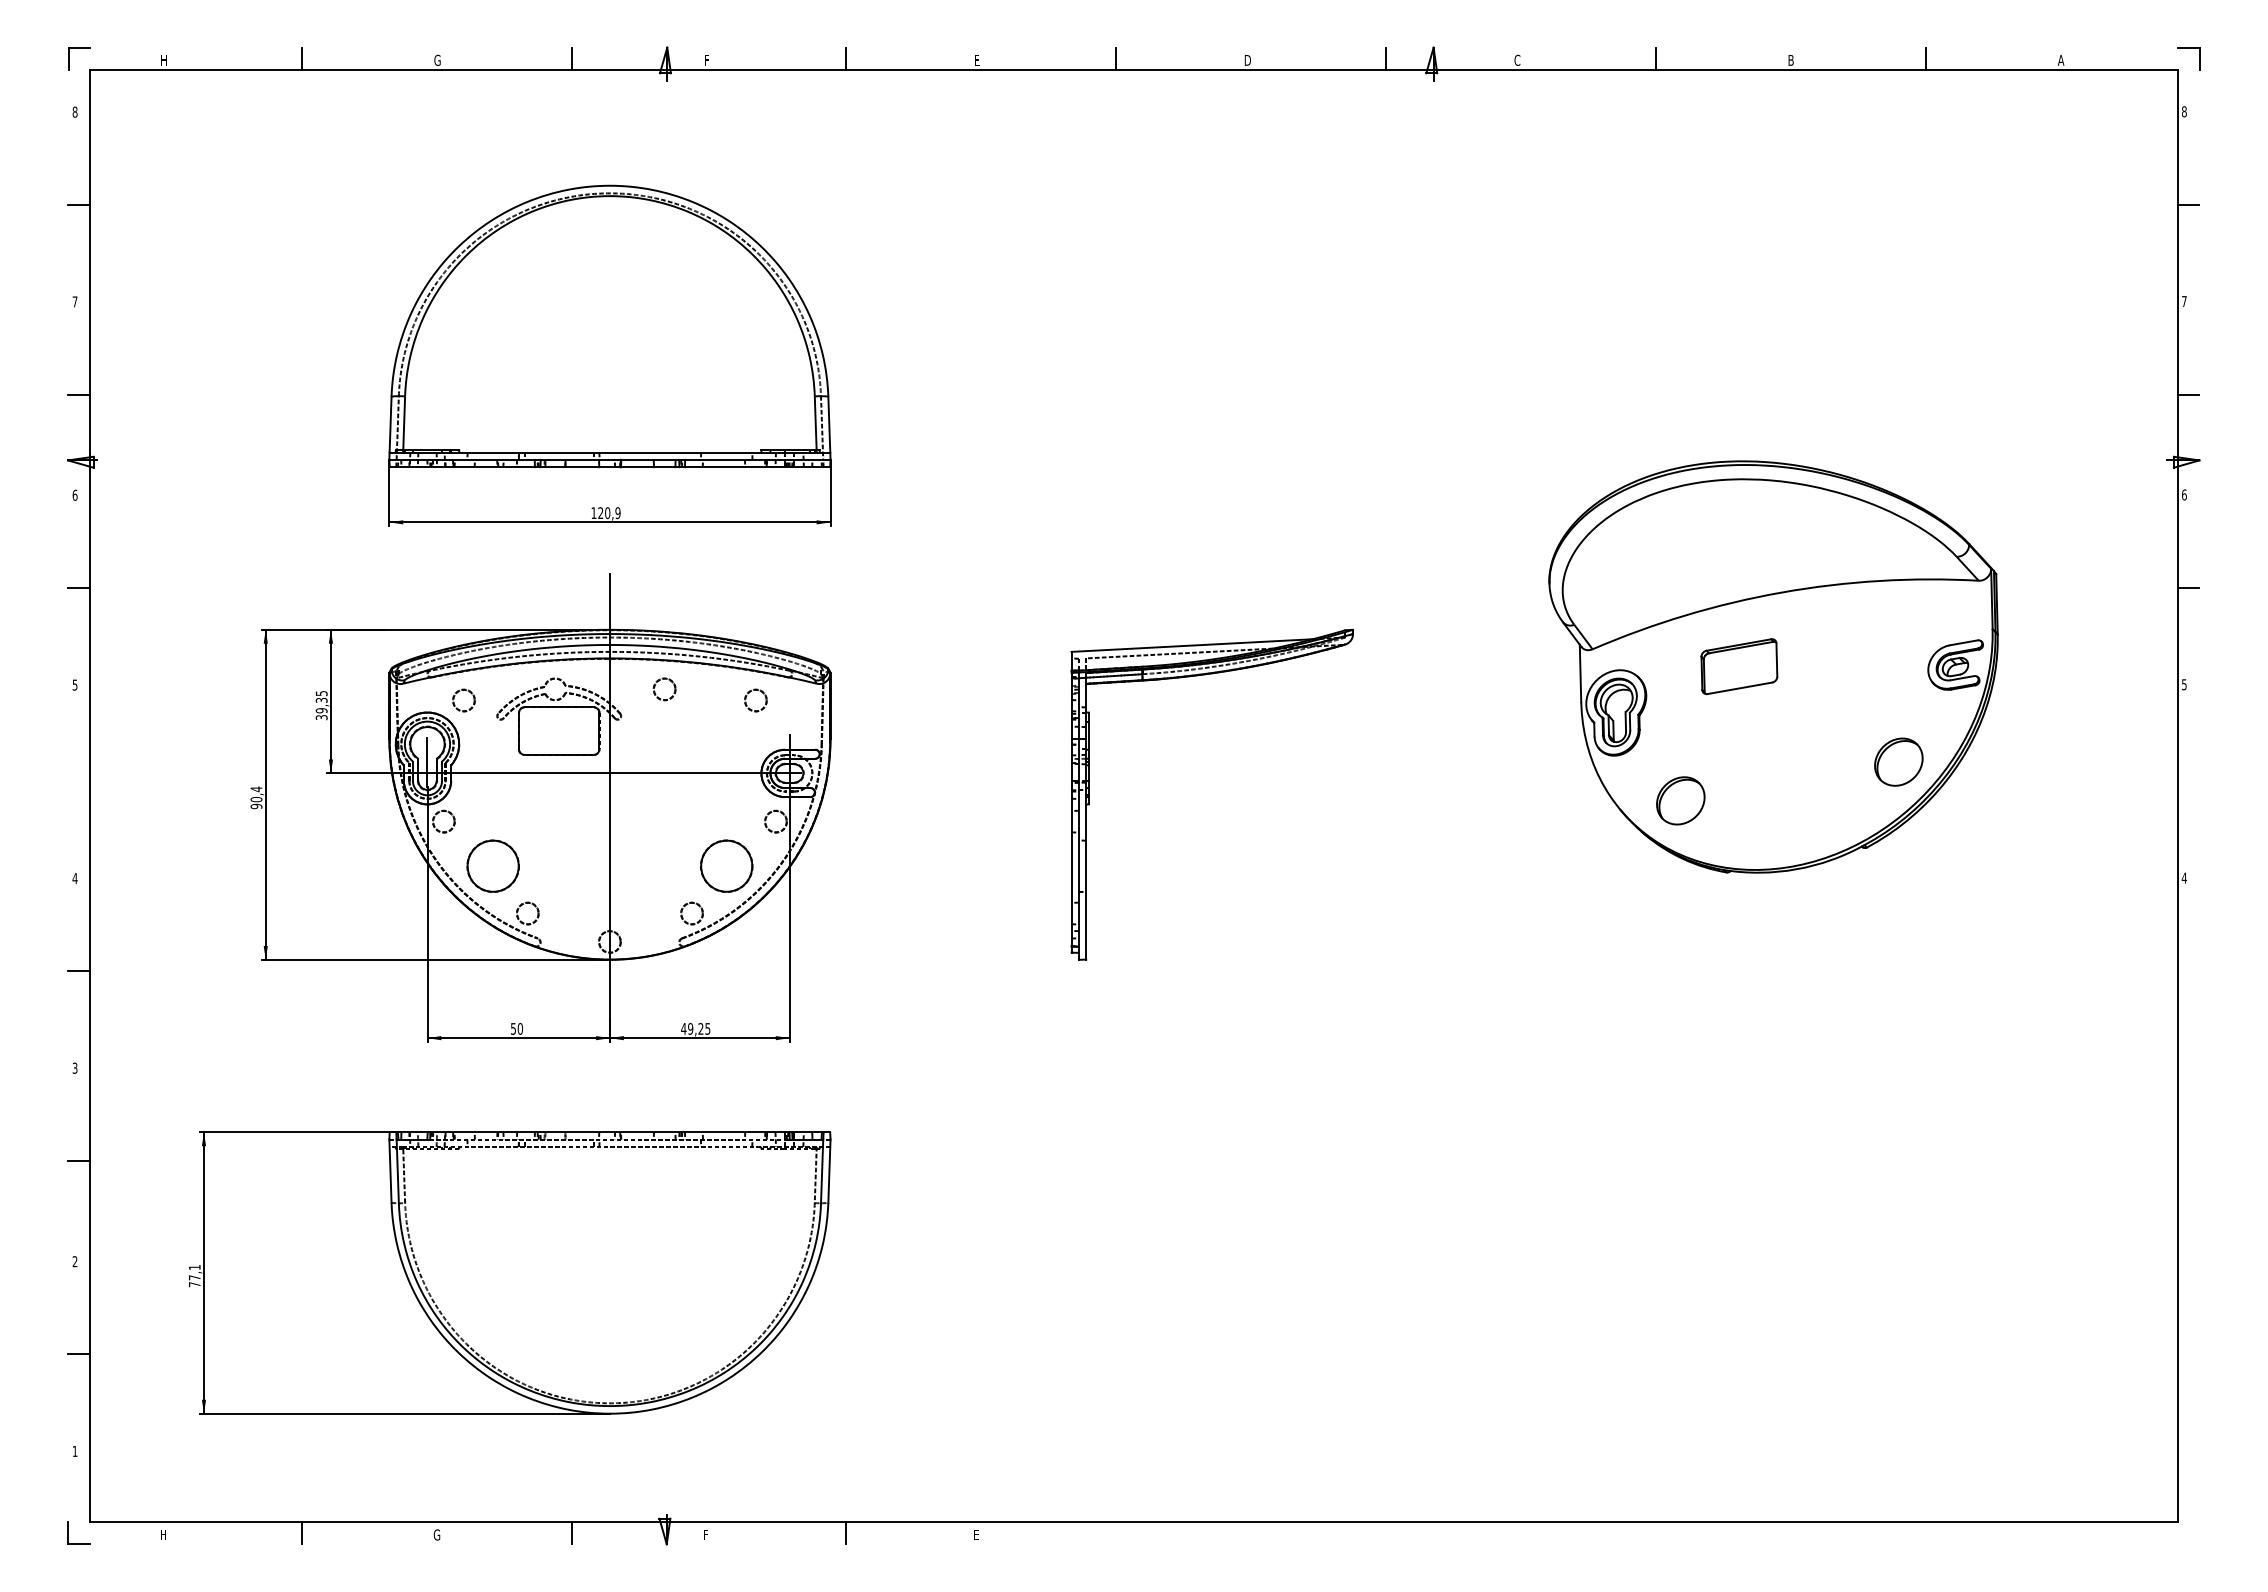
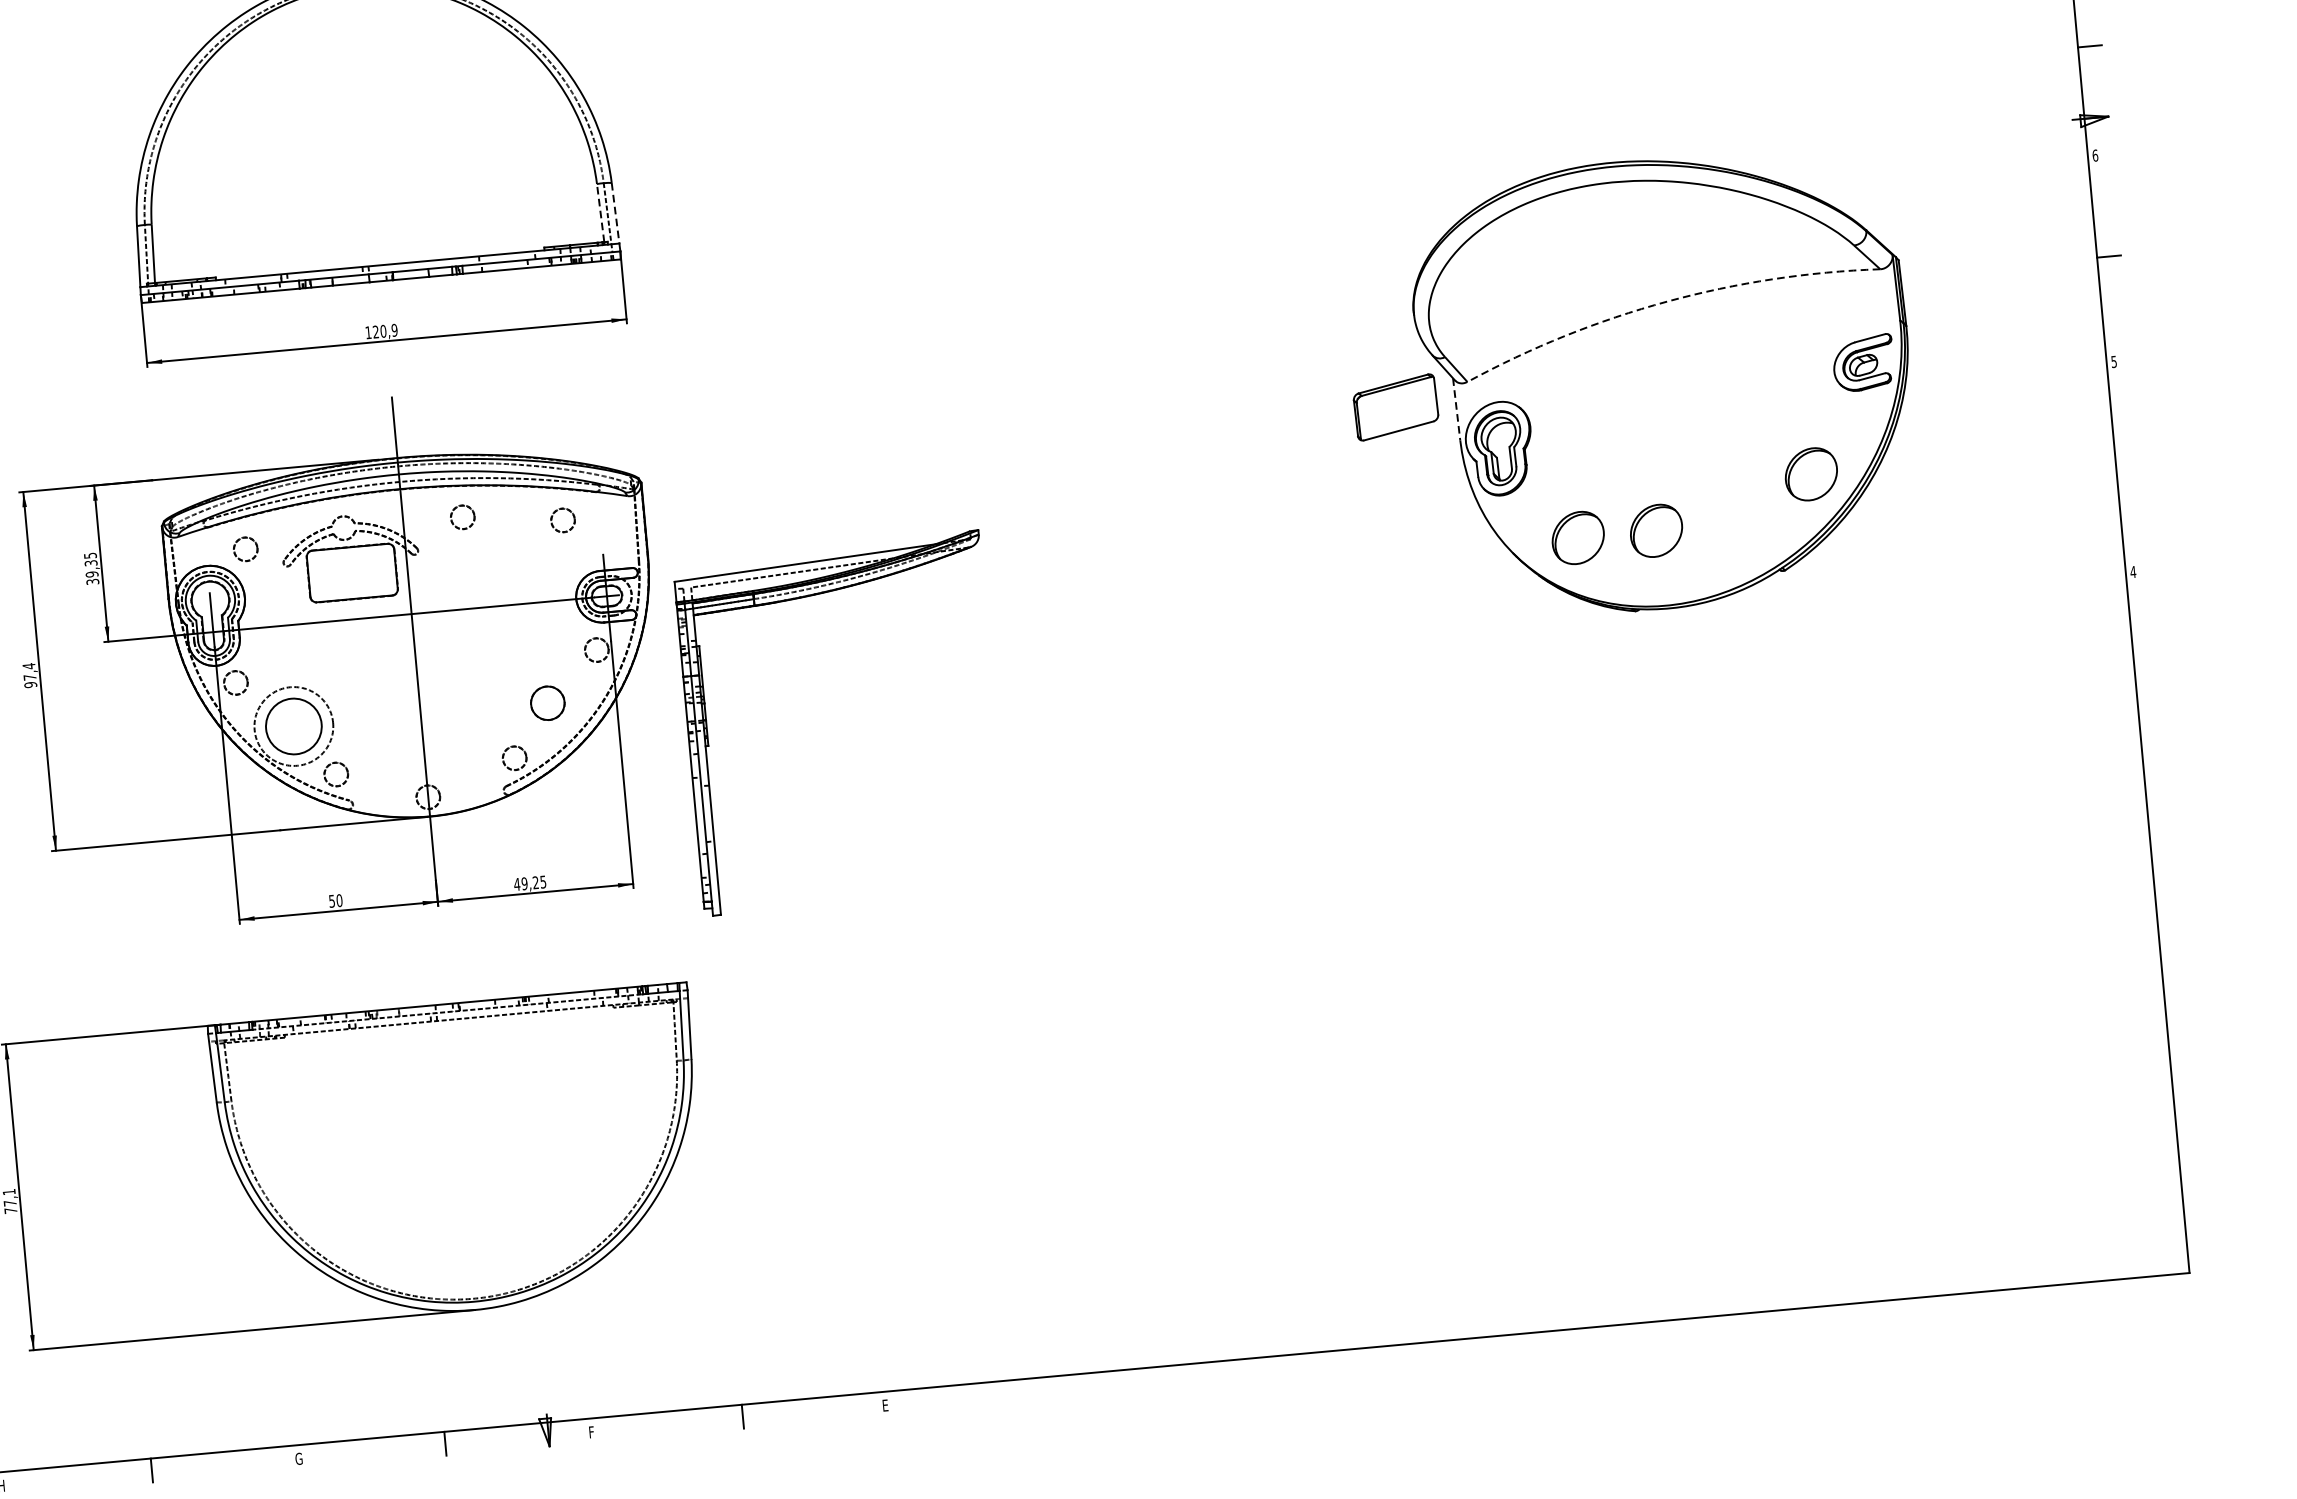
line: (815, 423) -> (600, 213), solid -> dashed
line: (829, 424) -> (615, 213), solid -> dashed
arc: (1781, 592) -> (1667, 301), solid -> dashed
part: (1739, 666) -> (1396, 407), moved
line: (1580, 673) -> (1456, 409), solid -> dashed
part: (1198, 676) -> (814, 596), moved
text: (256, 799) -> (30, 677), 90,4 -> 97,4
part: (1752, 800) -> (1656, 530), added
circle: (726, 865) -> (547, 702), size x0.6
circle: (492, 866) -> (293, 726), size x1.4

